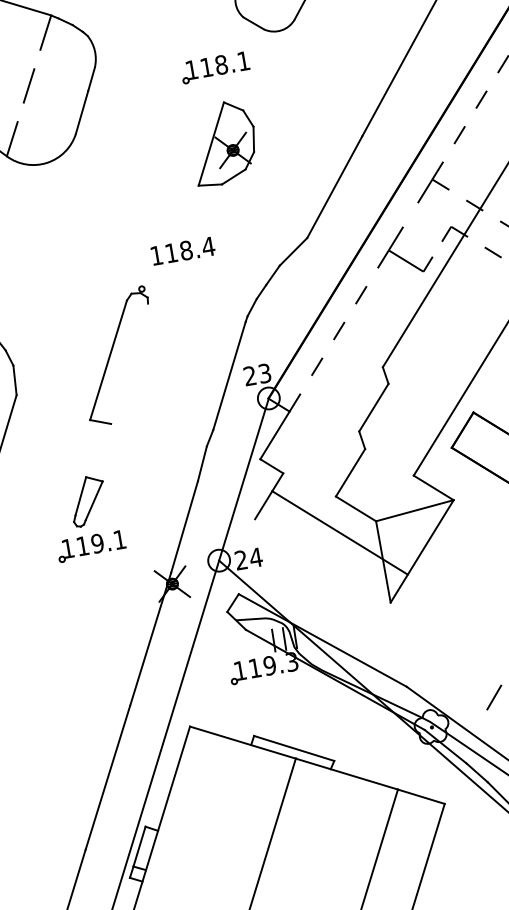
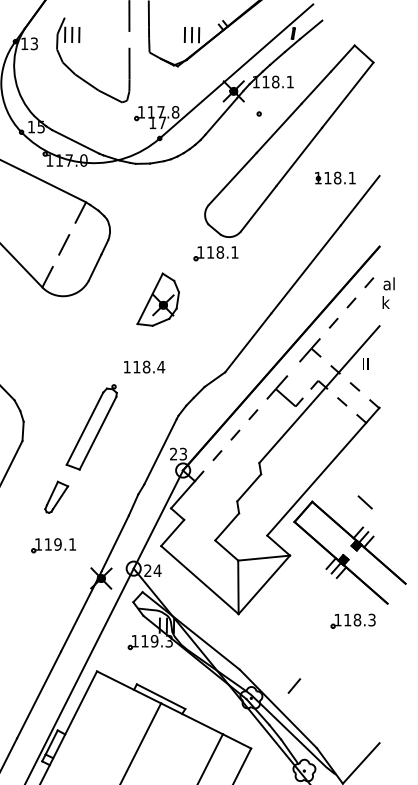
part: (214, 67) -> (215, 253), moved
part: (224, 142) -> (158, 299), moved
line: (128, 362) -> (97, 432), added
part: (87, 499) -> (56, 496), moved
line: (339, 533) -> (199, 580), moved

